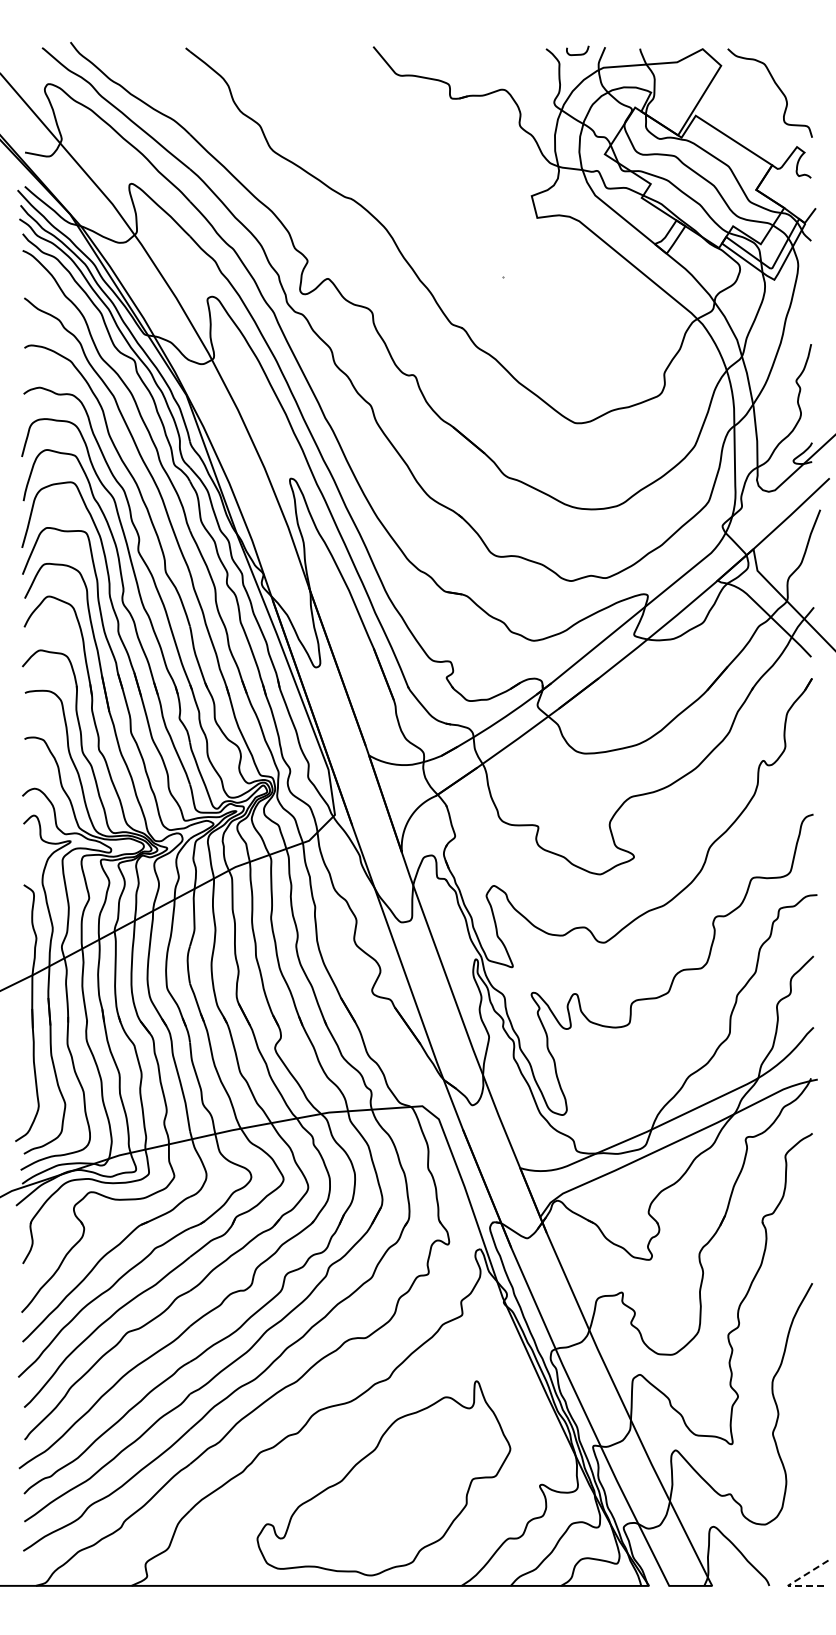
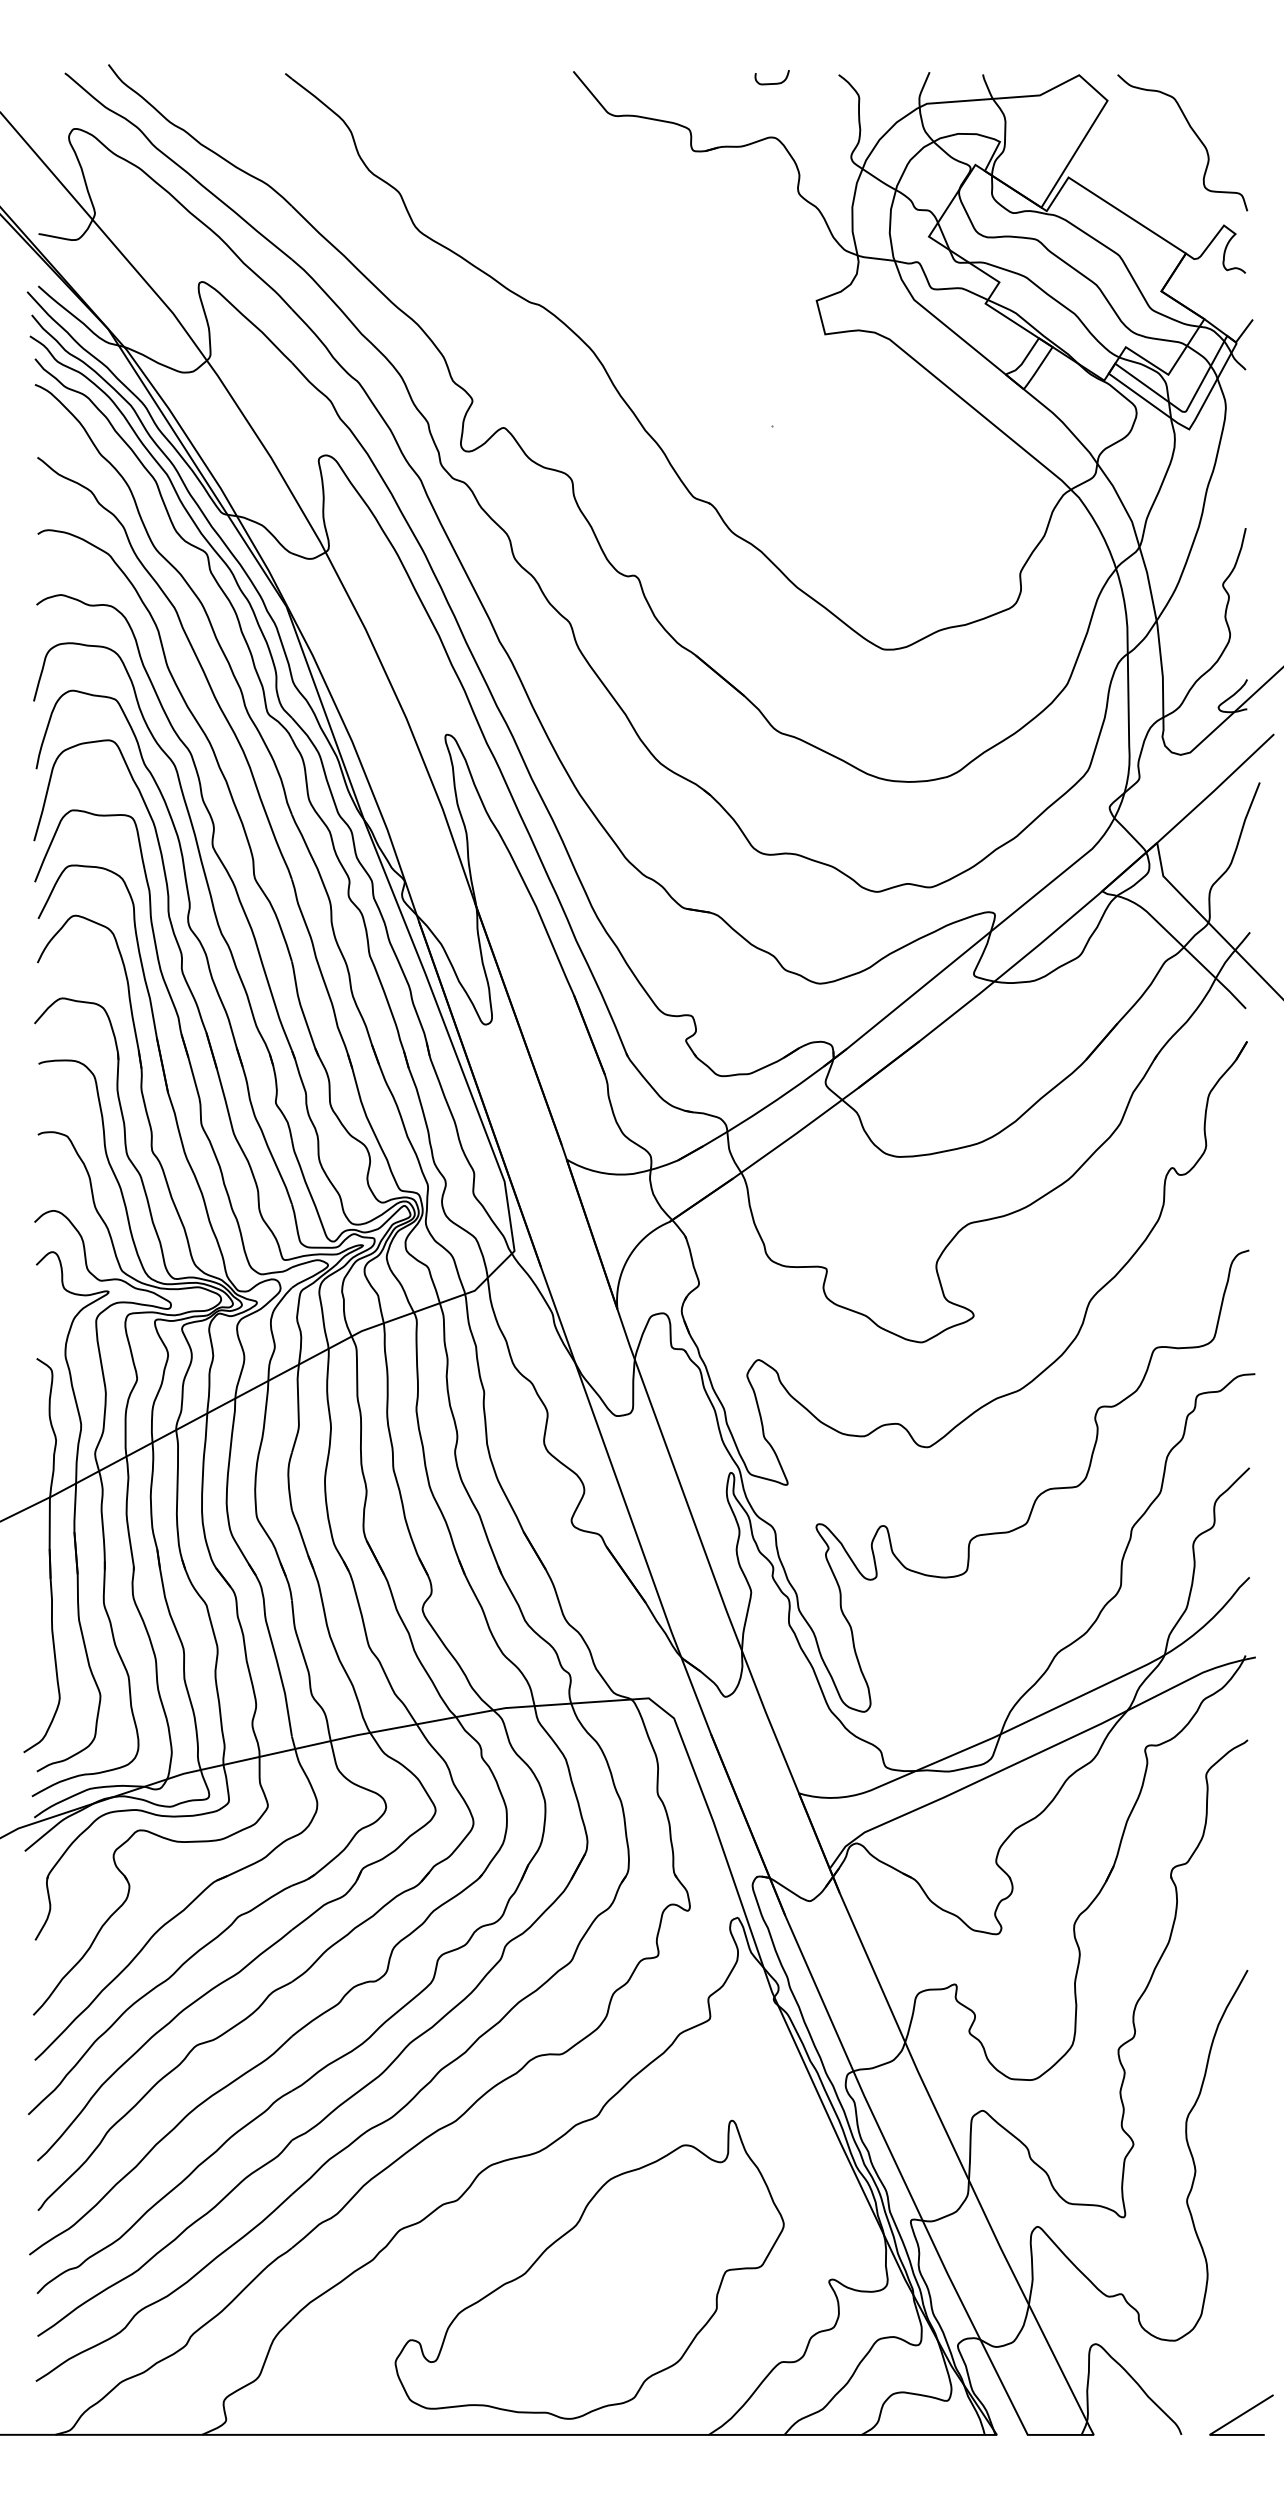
curve: (579, 53) -> (774, 81), moved
line: (793, 1582) -> (1218, 2429), dashed -> solid

